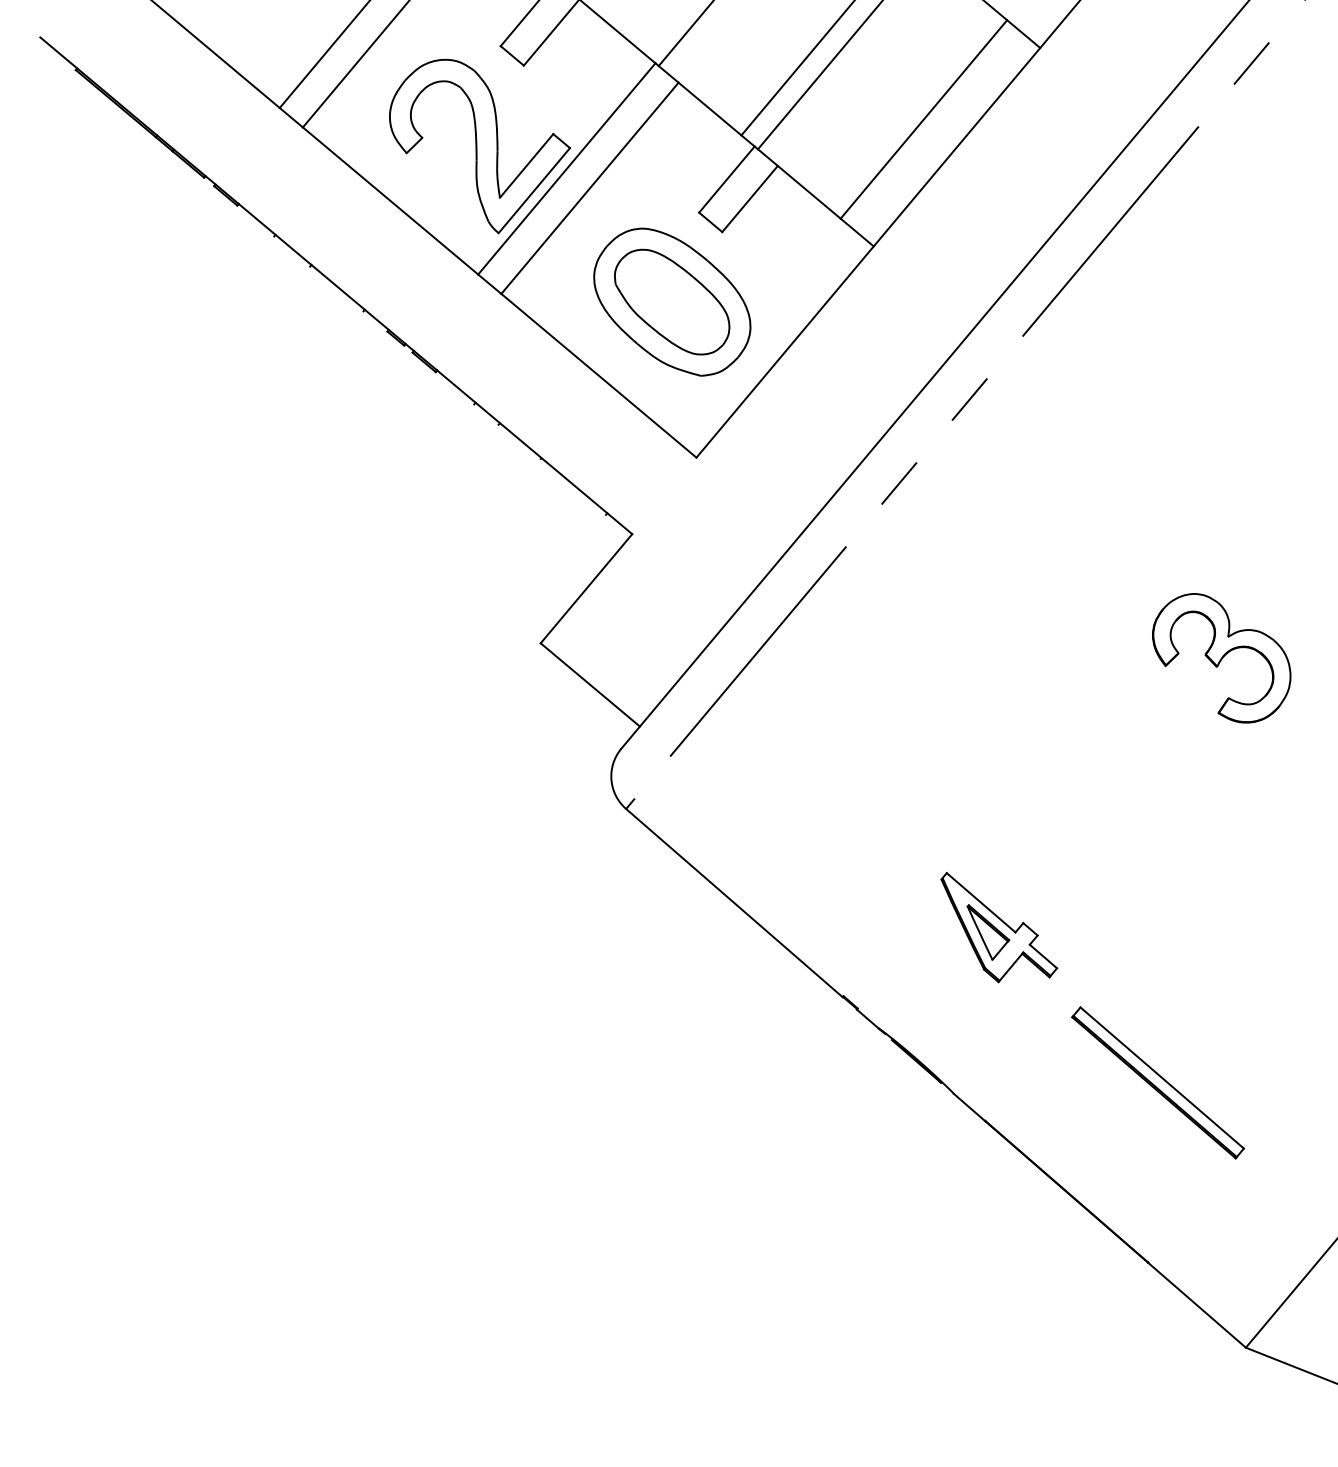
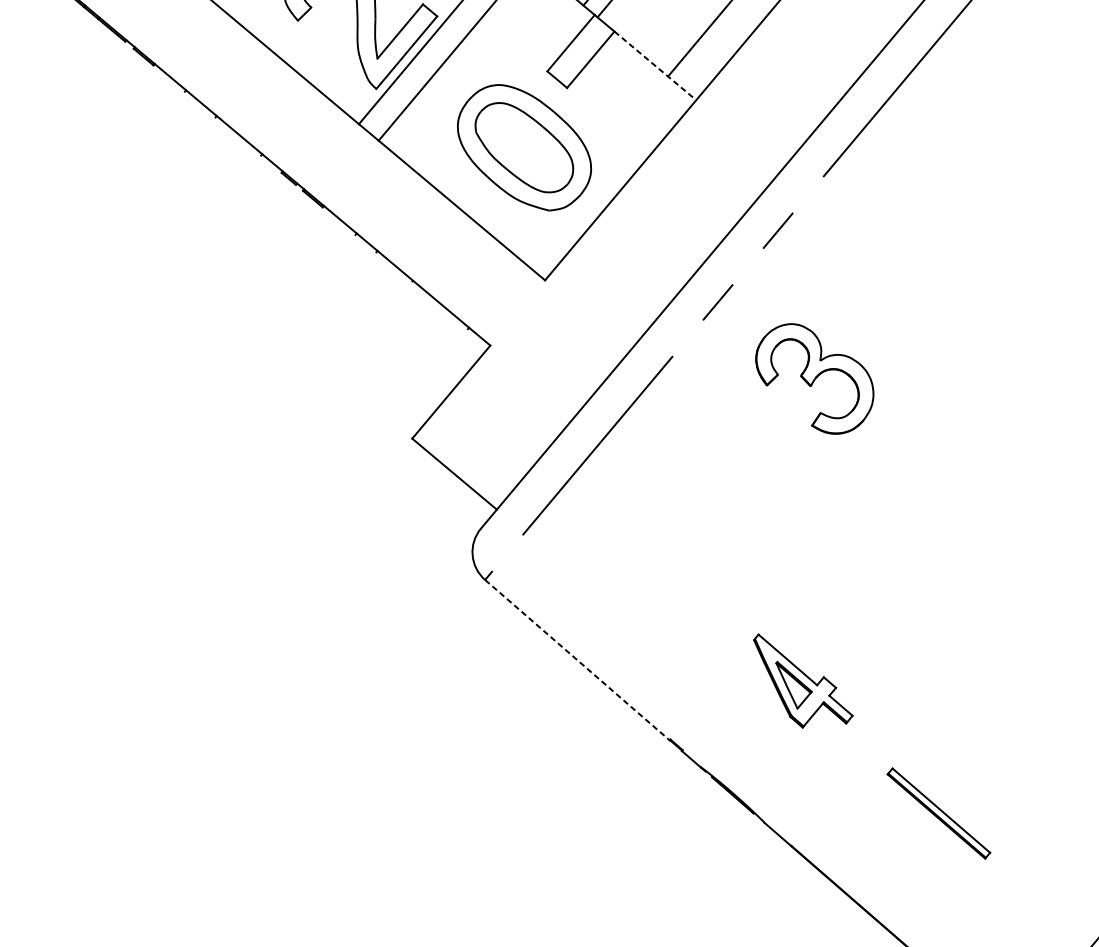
line: (825, 206) -> (655, 66), solid -> dashed
part: (1221, 658) -> (814, 379), moved
line: (734, 903) -> (577, 660), solid -> dashed
part: (1158, 1082) -> (939, 813), size x0.7

